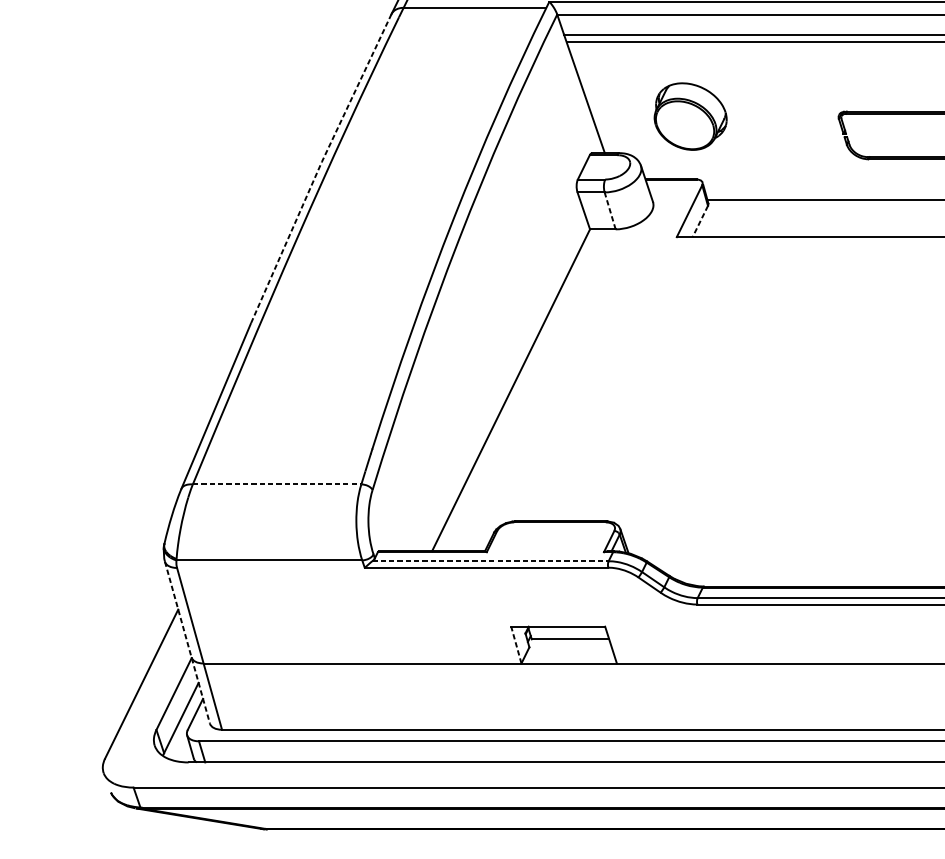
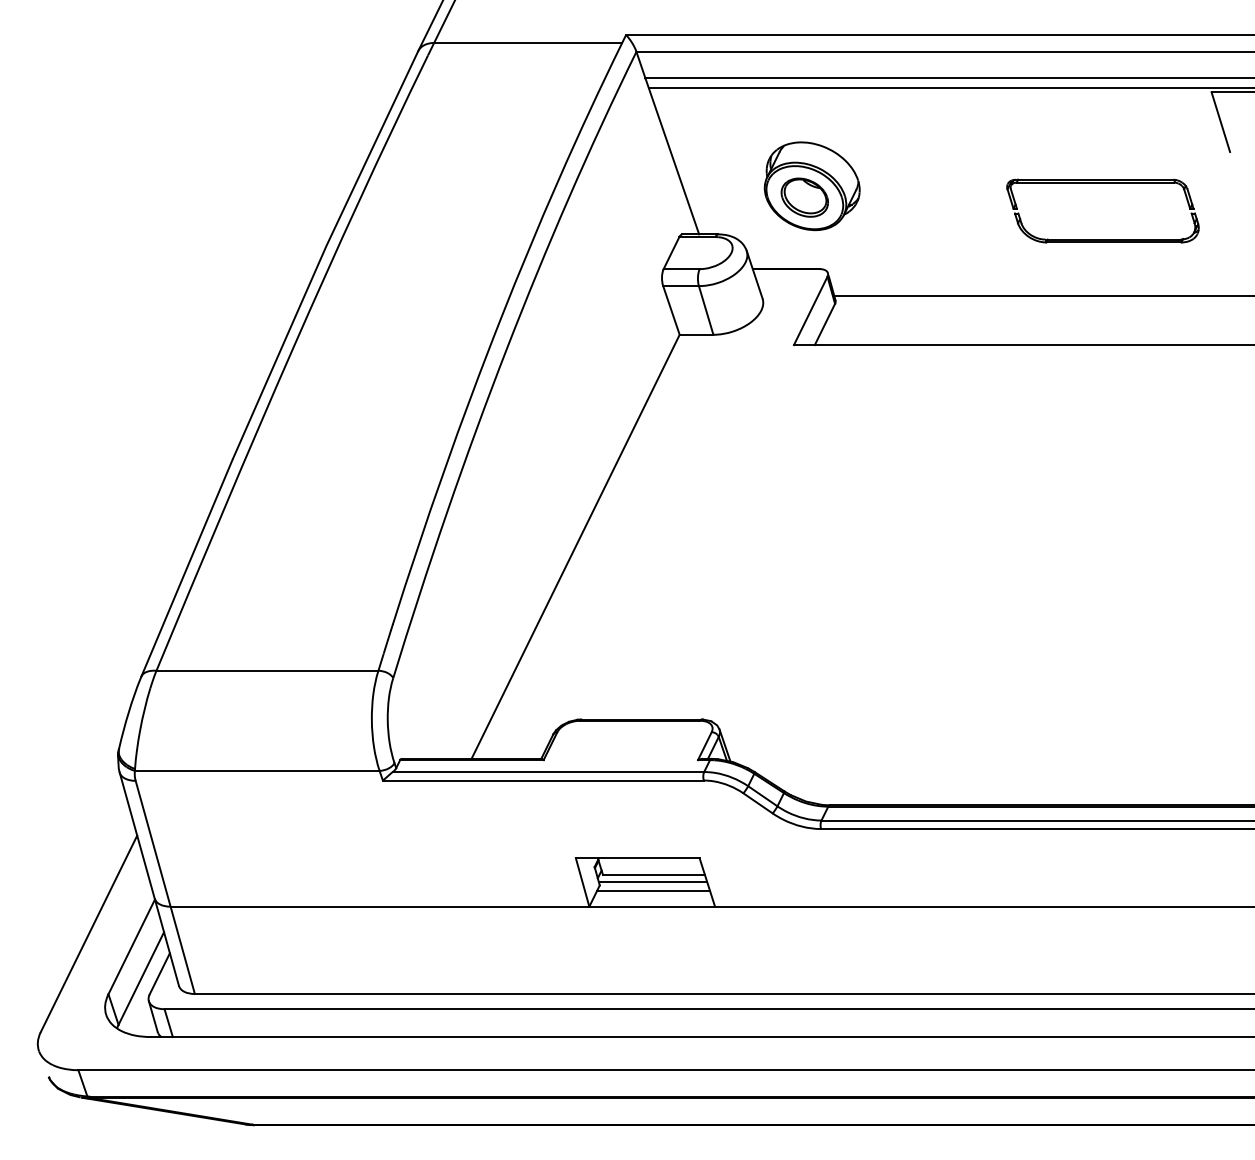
part: (684, 125) -> (804, 197), added
line: (318, 168) -> (322, 254), dashed -> solid
line: (610, 210) -> (706, 309), dashed -> solid
line: (699, 221) -> (824, 324), dashed -> solid
line: (277, 484) -> (267, 670), dashed -> solid
line: (490, 561) -> (548, 772), dashed -> solid
line: (187, 642) -> (149, 879), dashed -> solid
line: (516, 644) -> (582, 881), dashed -> solid
line: (569, 645) -> (652, 882), added
line: (570, 651) -> (653, 890), added

